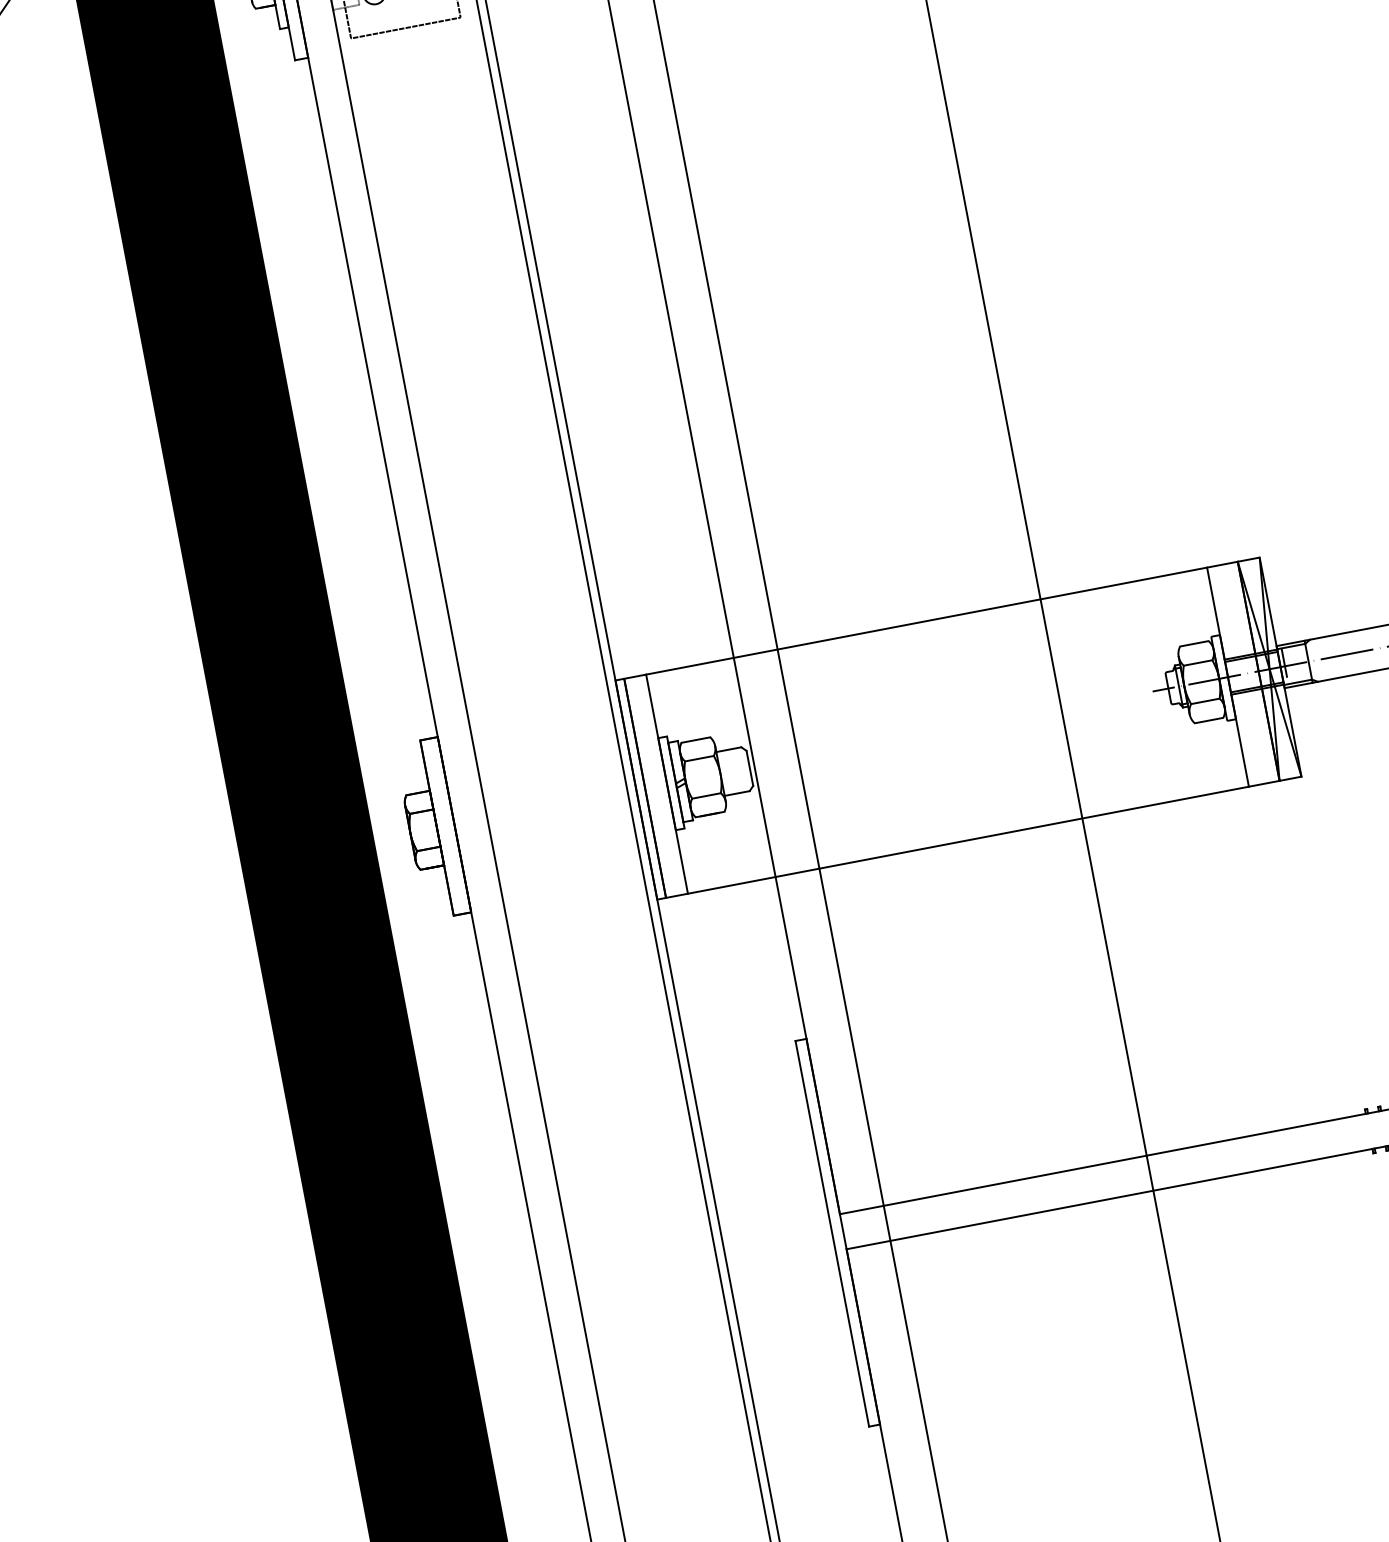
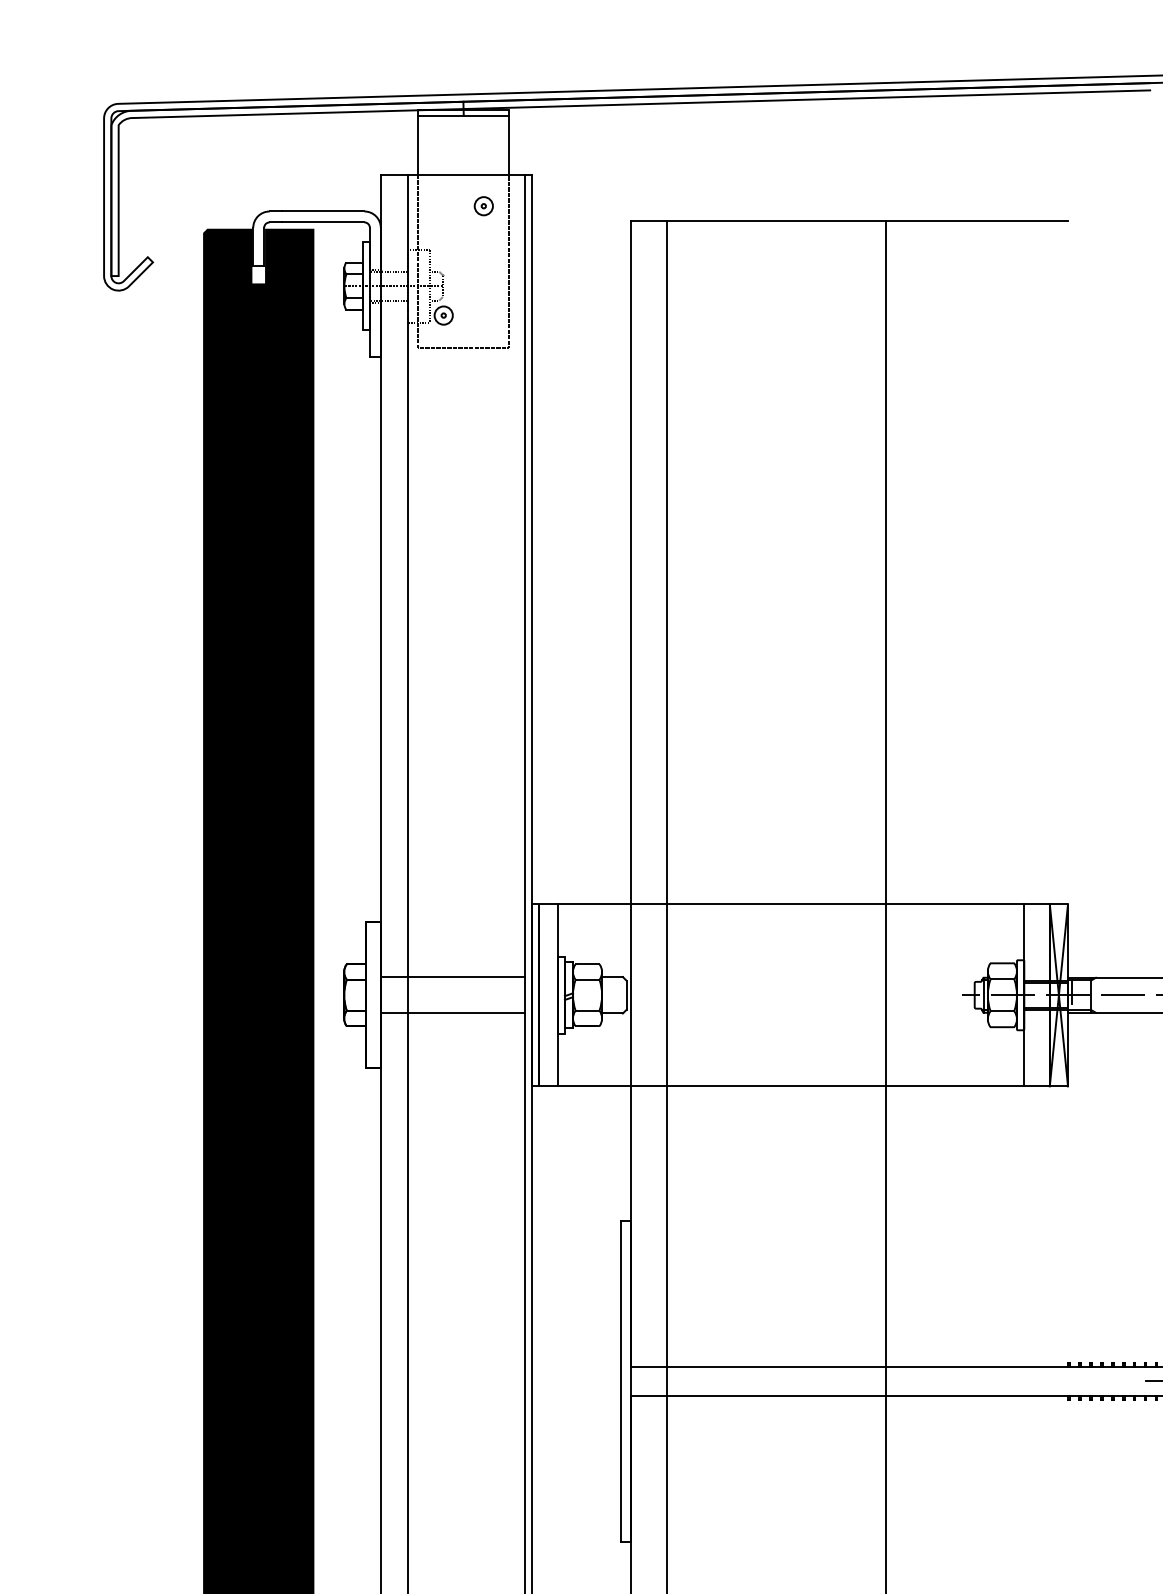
line: (536, 786) -> (452, 977), added
line: (544, 830) -> (452, 1013), added

